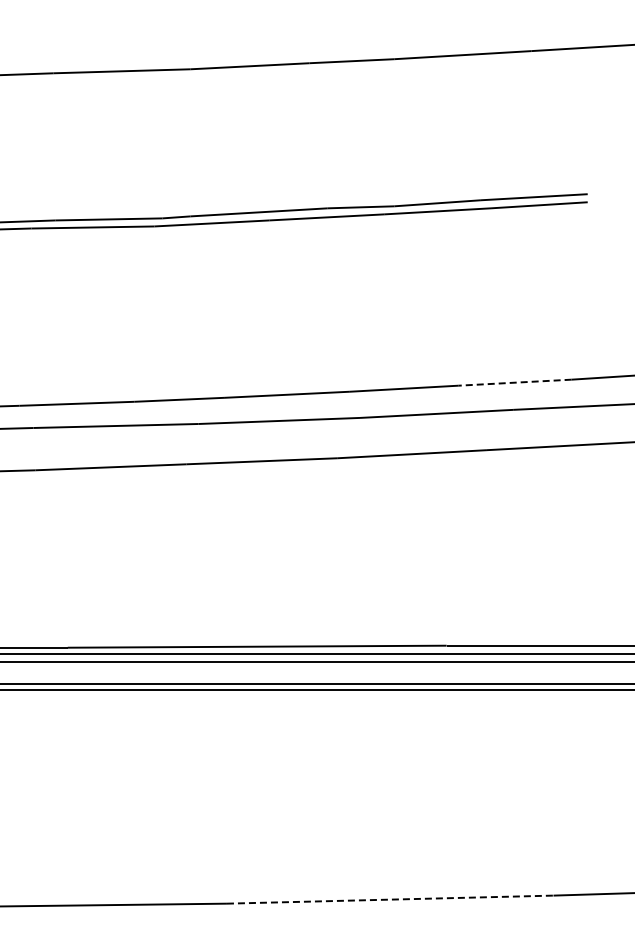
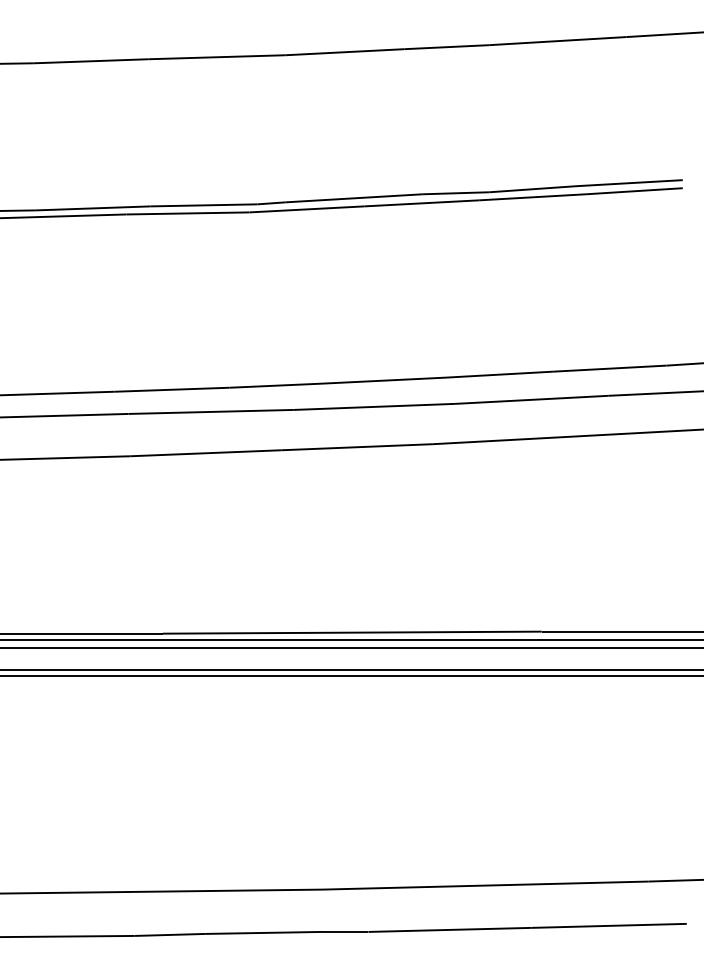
line: (515, 382) -> (610, 368), dashed -> solid
line: (390, 899) -> (485, 885), dashed -> solid

